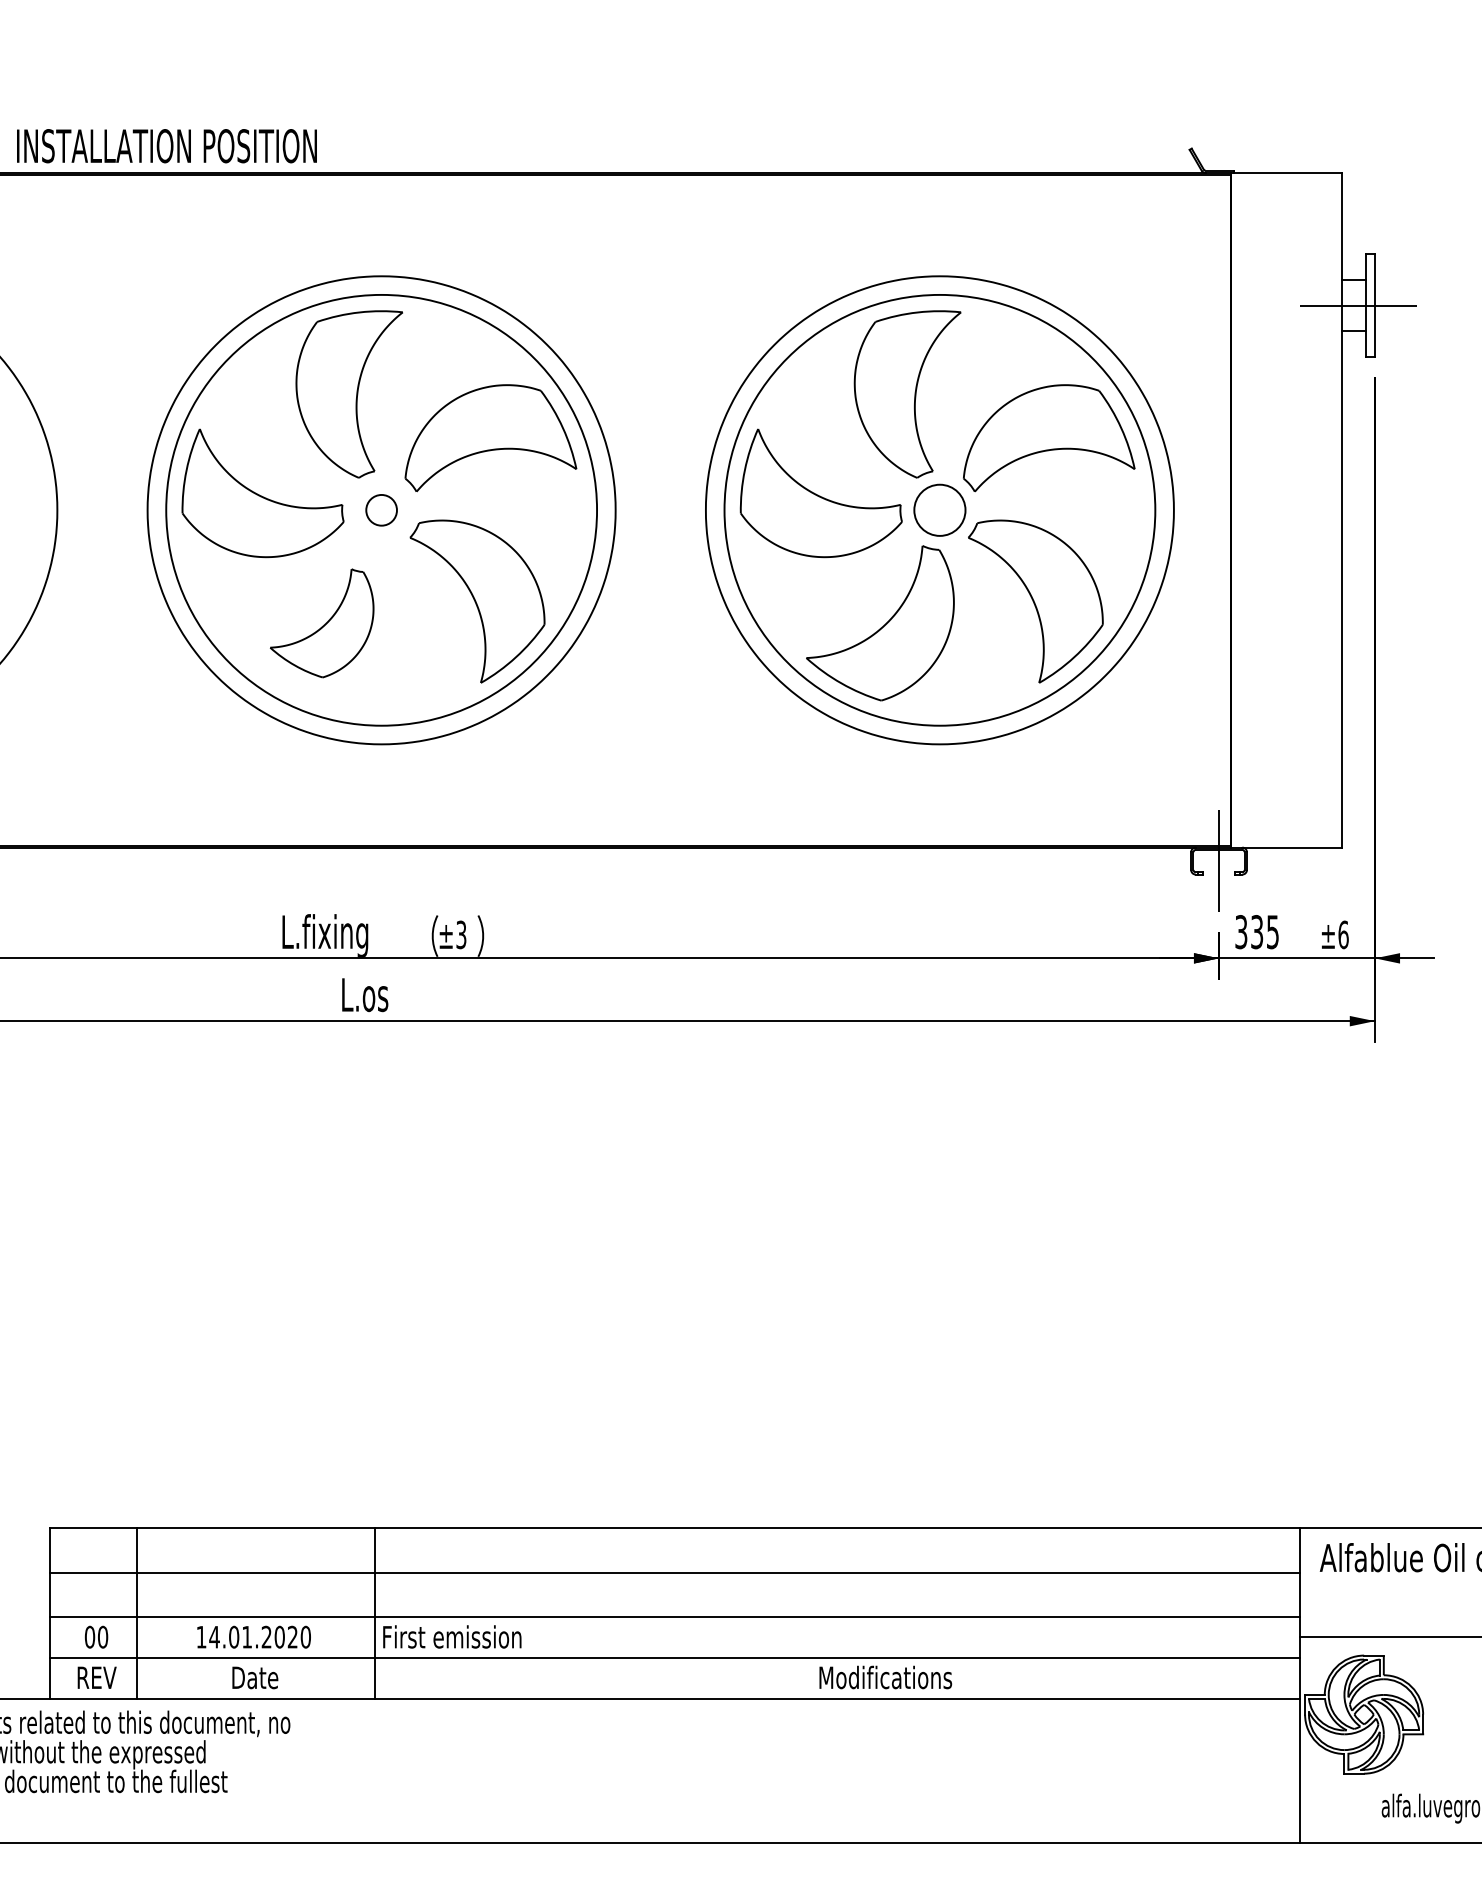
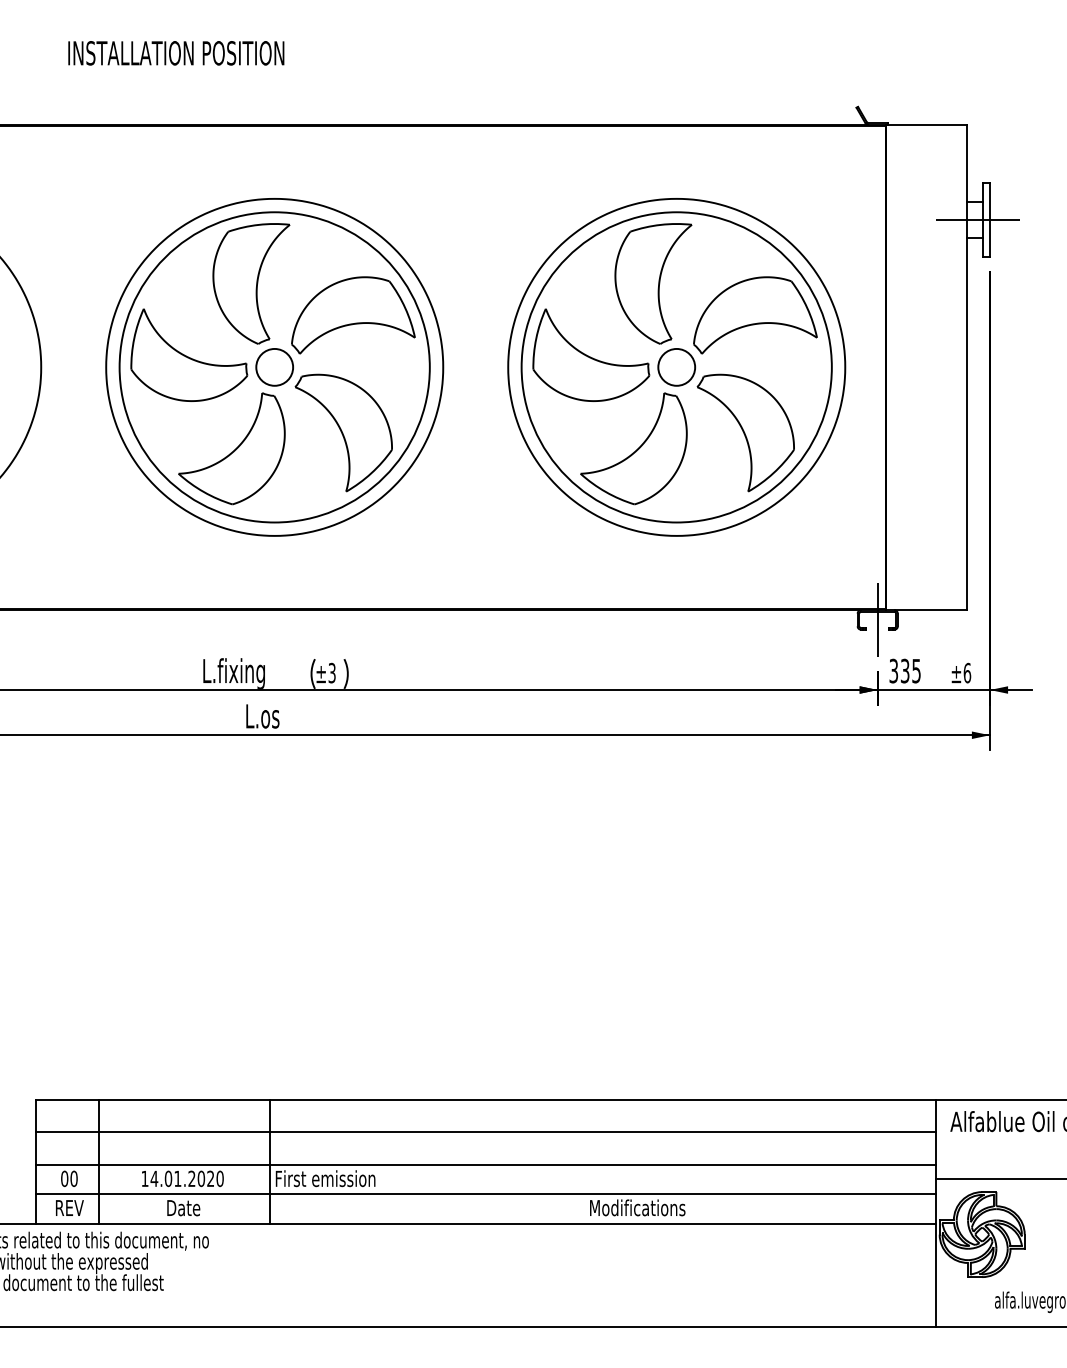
text: (166, 146) -> (175, 53), moved
circle: (381, 509) -> (274, 366), size x1.67
part: (321, 623) -> (231, 448), size x1.43

